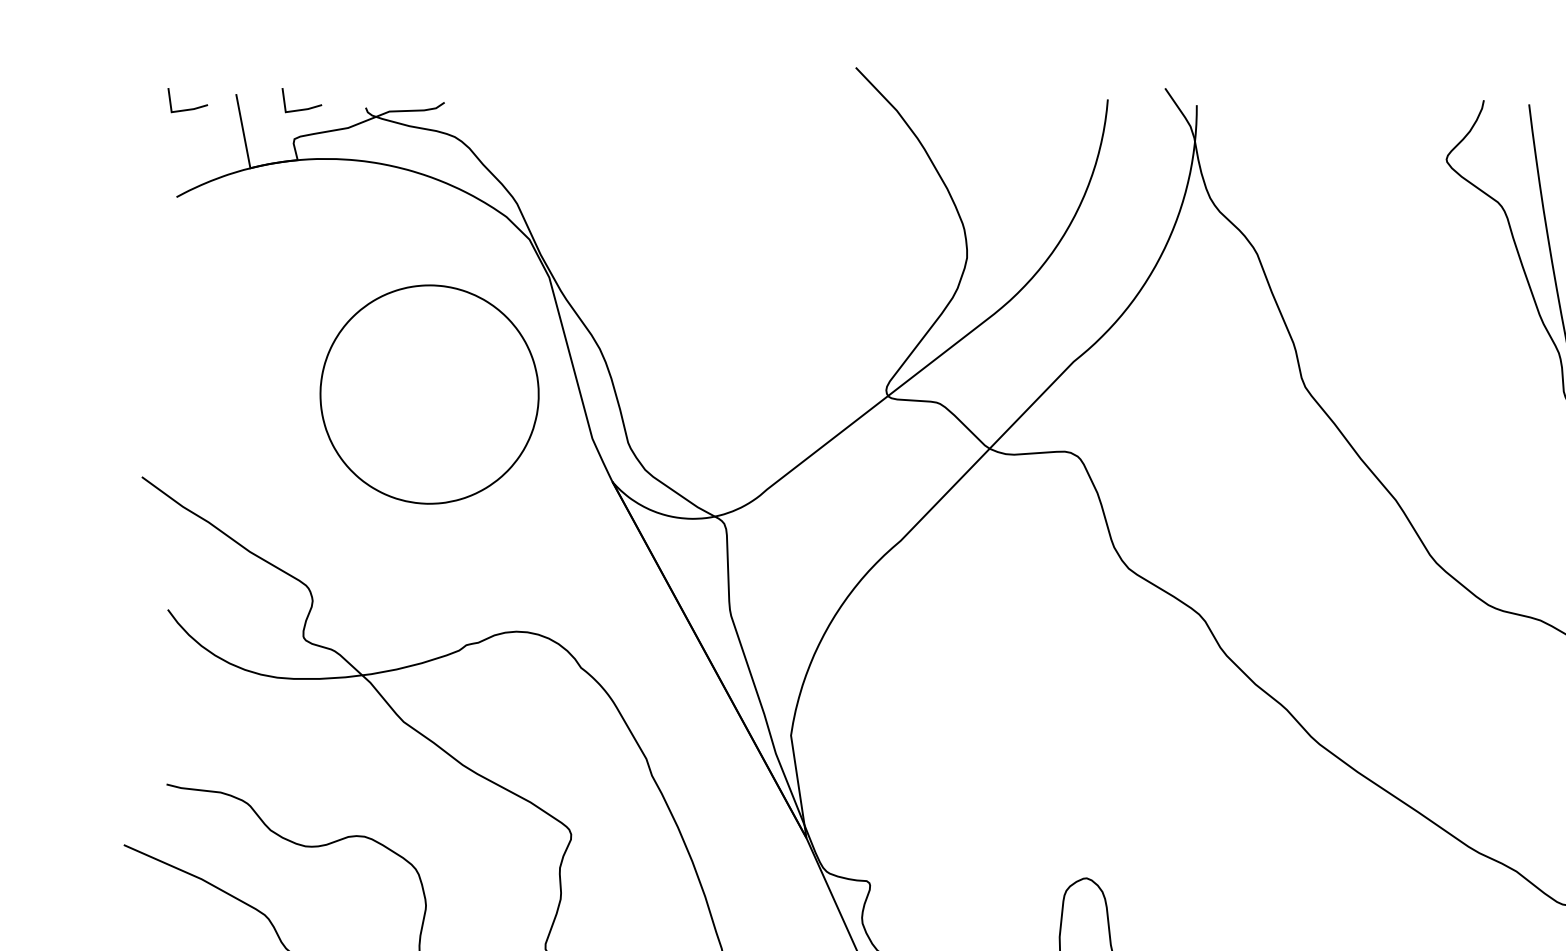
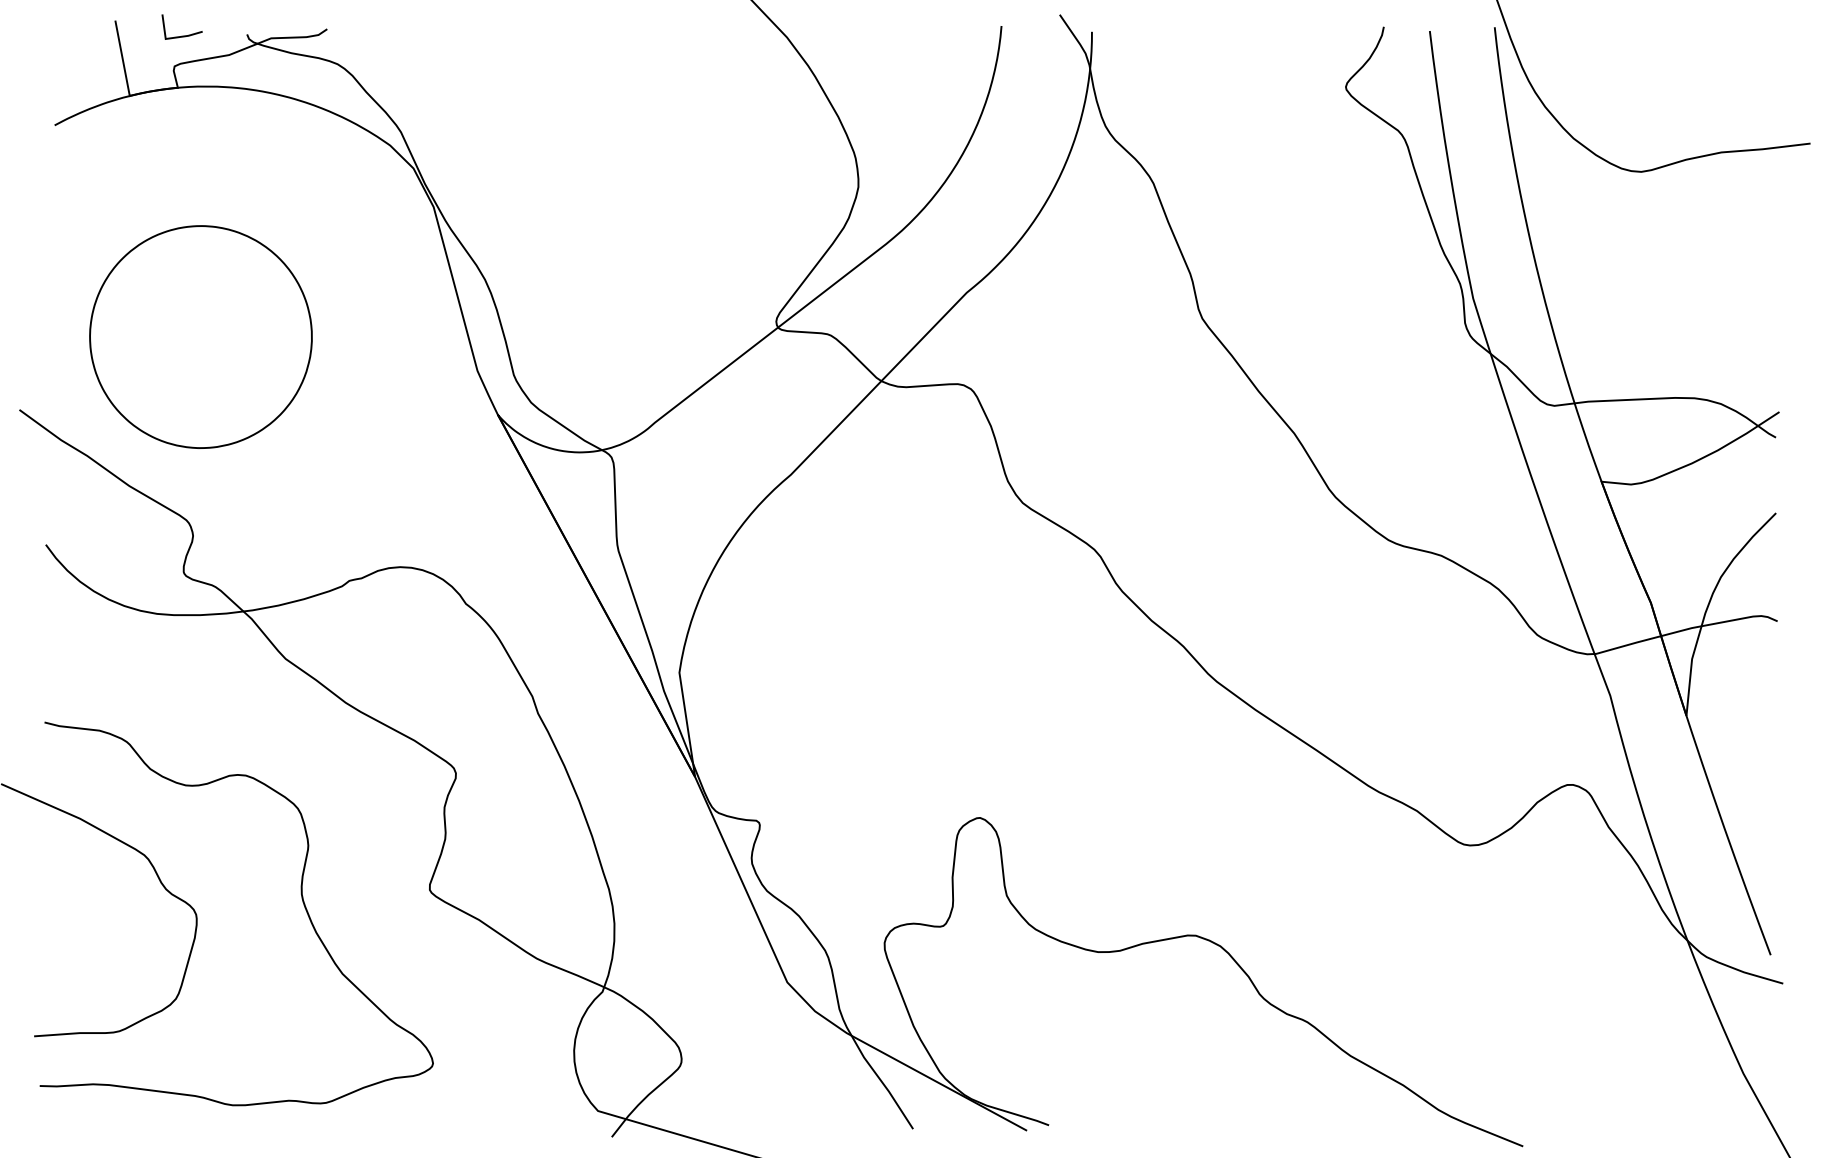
line: (187, 108) -> (65, 35), removed
part: (429, 394) -> (200, 336), moved

